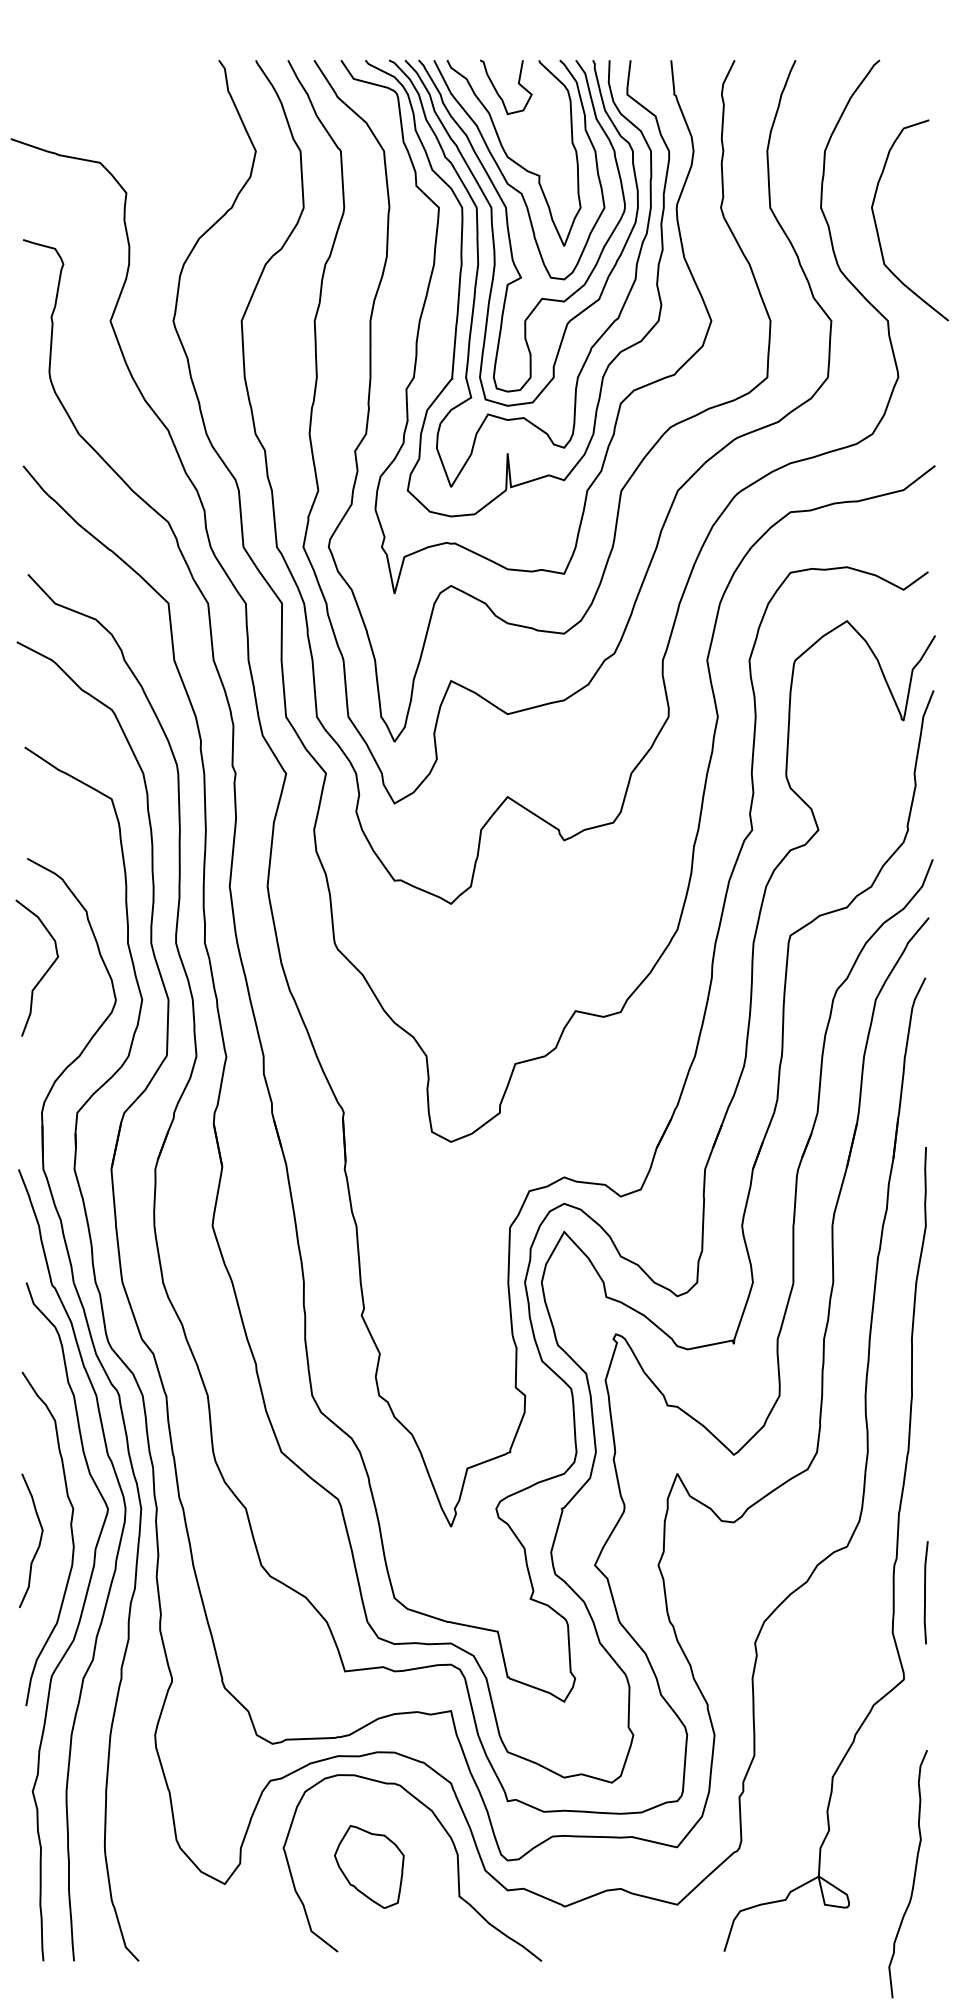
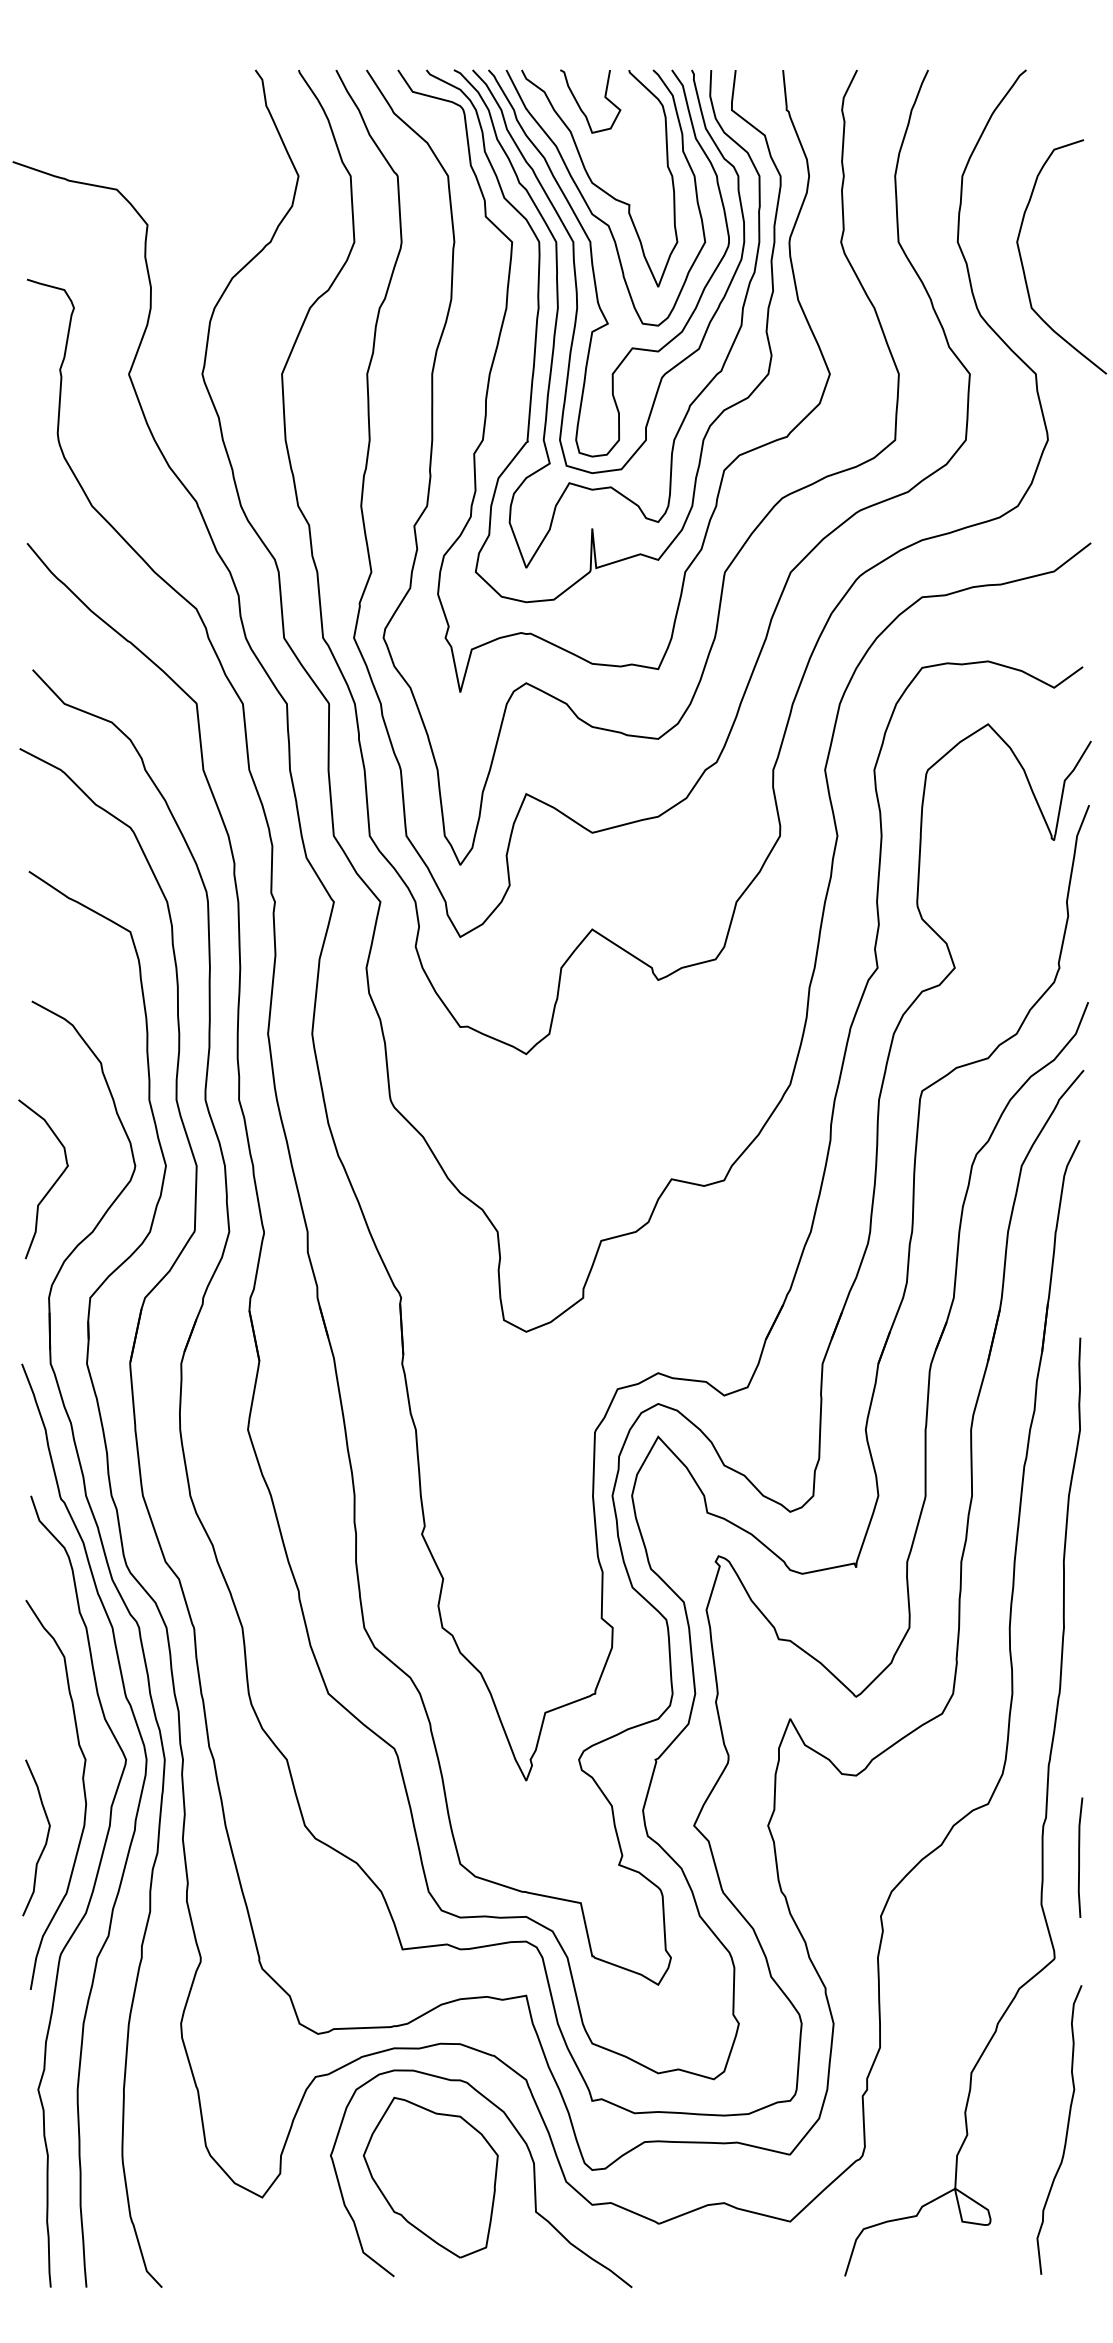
curve: (44, 973) -> (51, 1185), moved
curve: (39, 1540) -> (46, 1837), moved
part: (369, 1866) -> (431, 2177), size x1.67
curve: (913, 1876) -> (1065, 2132), moved

